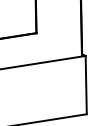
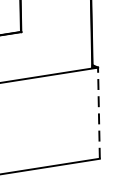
line: (86, 84) -> (99, 112), solid -> dashed

